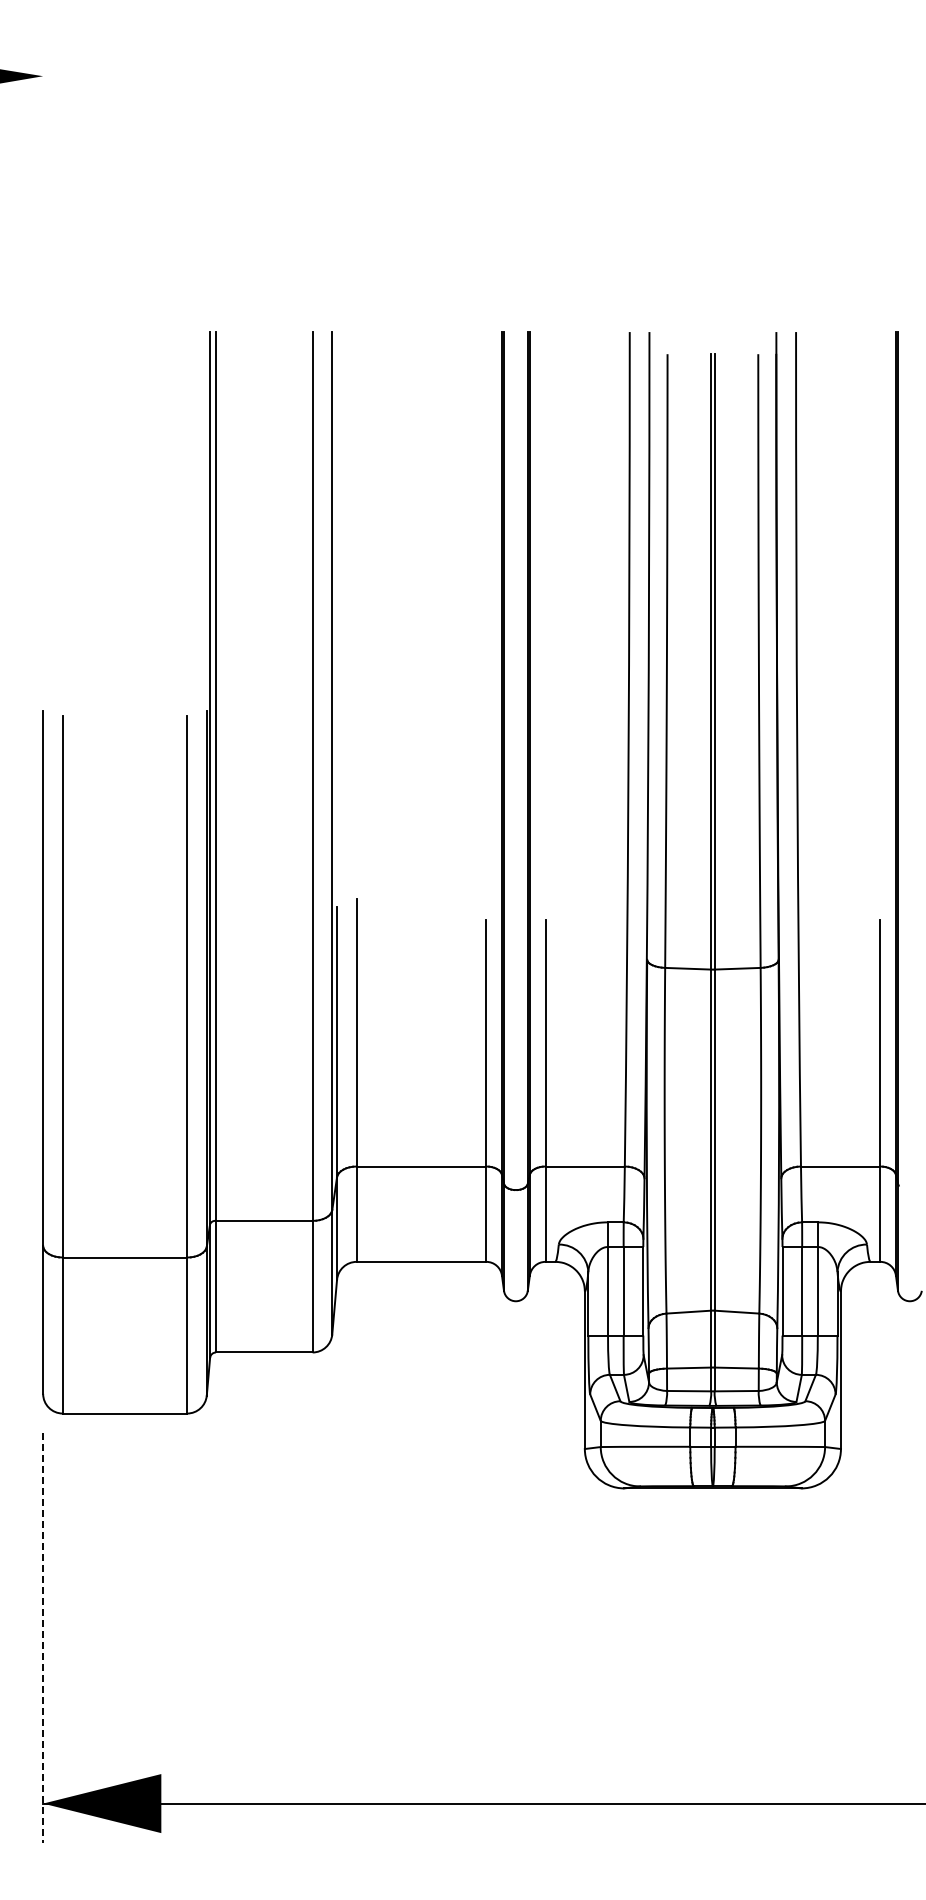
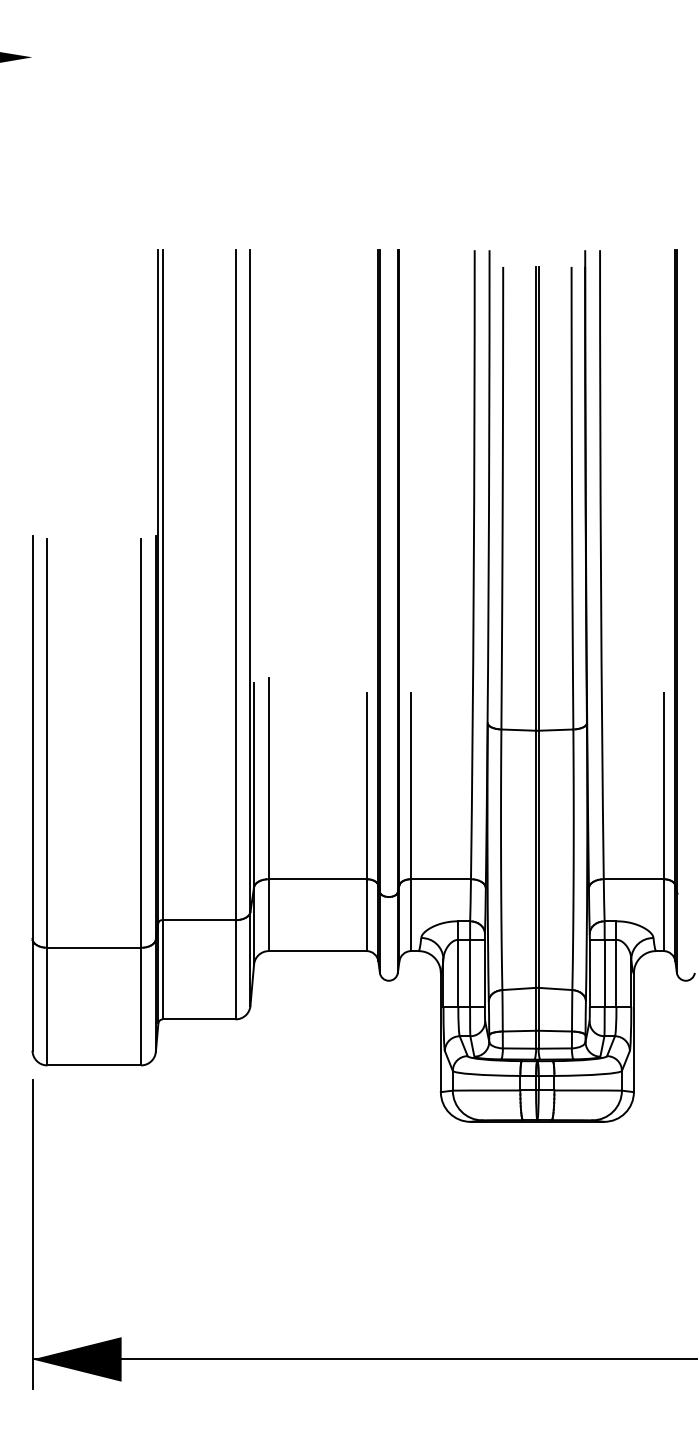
line: (43, 1638) -> (32, 1234), dashed -> solid

